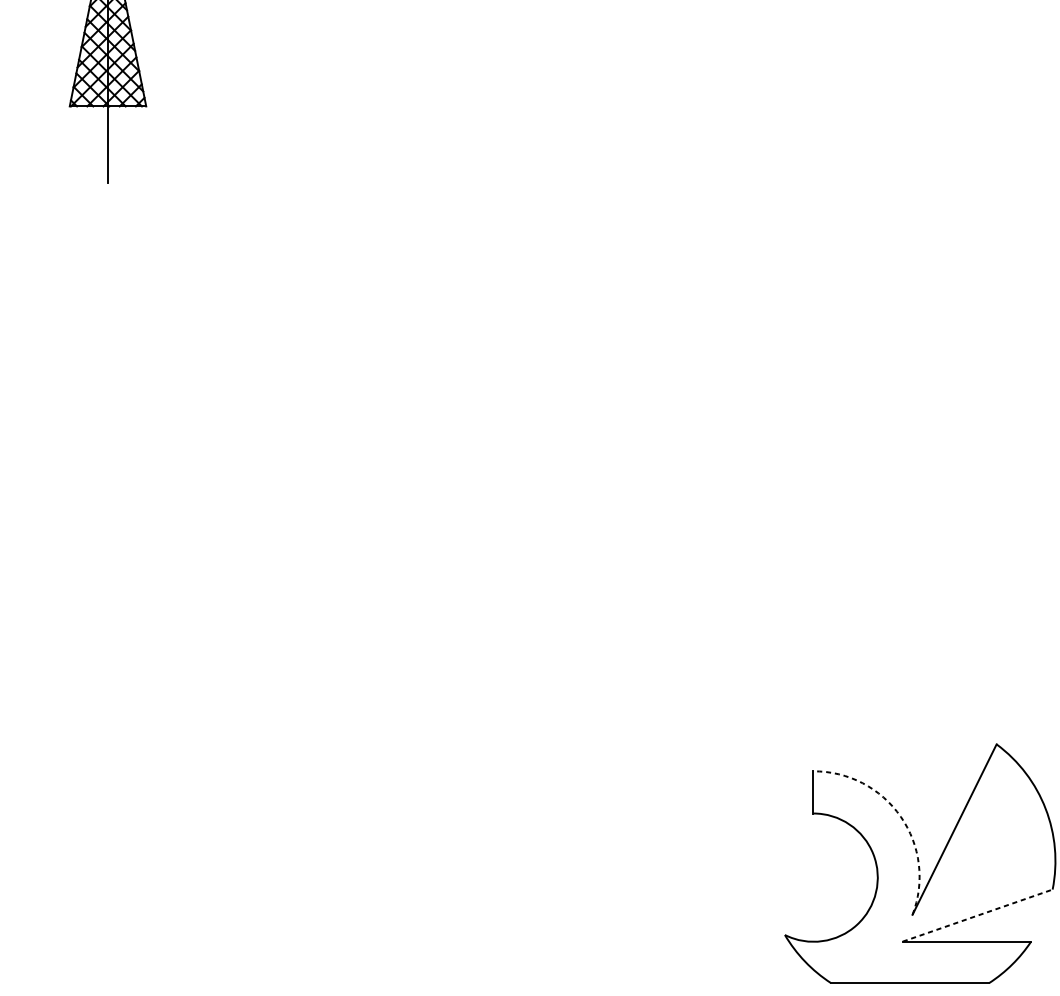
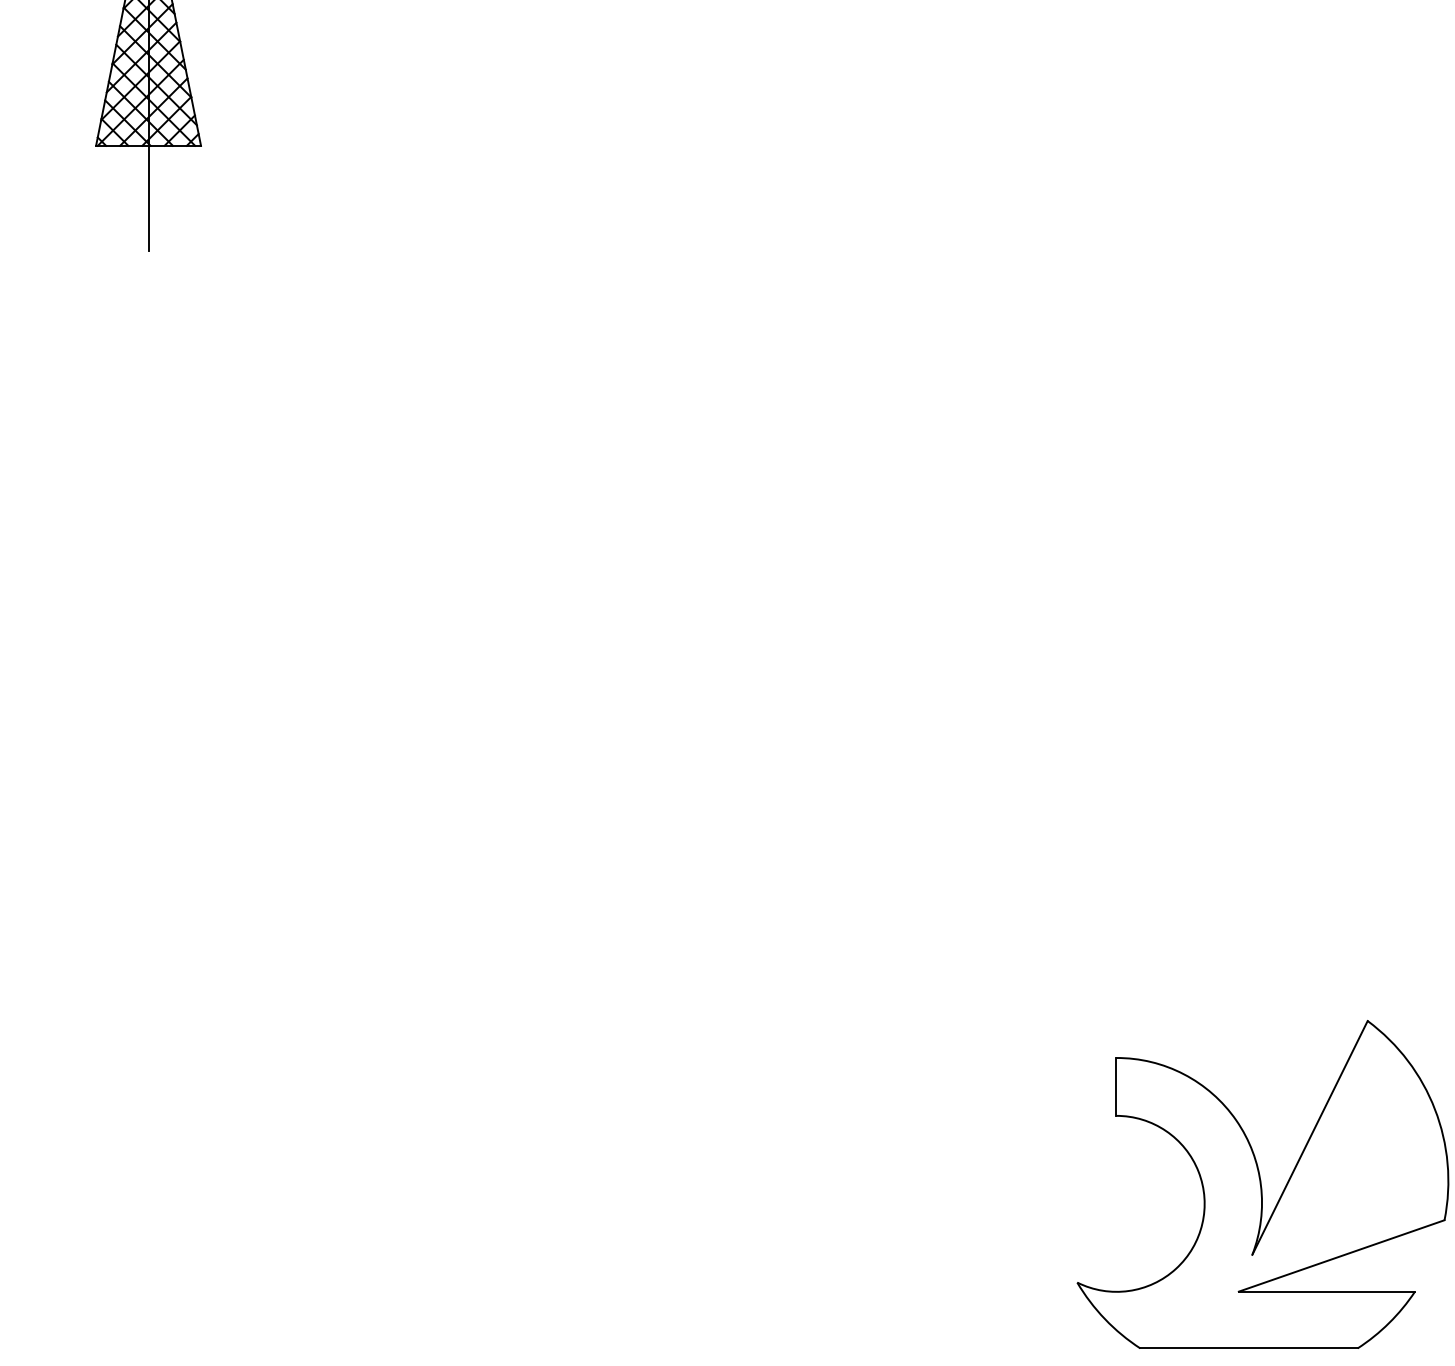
arc: (901, 816) -> (1236, 1120), dashed -> solid
line: (977, 915) -> (1341, 1255), dashed -> solid

